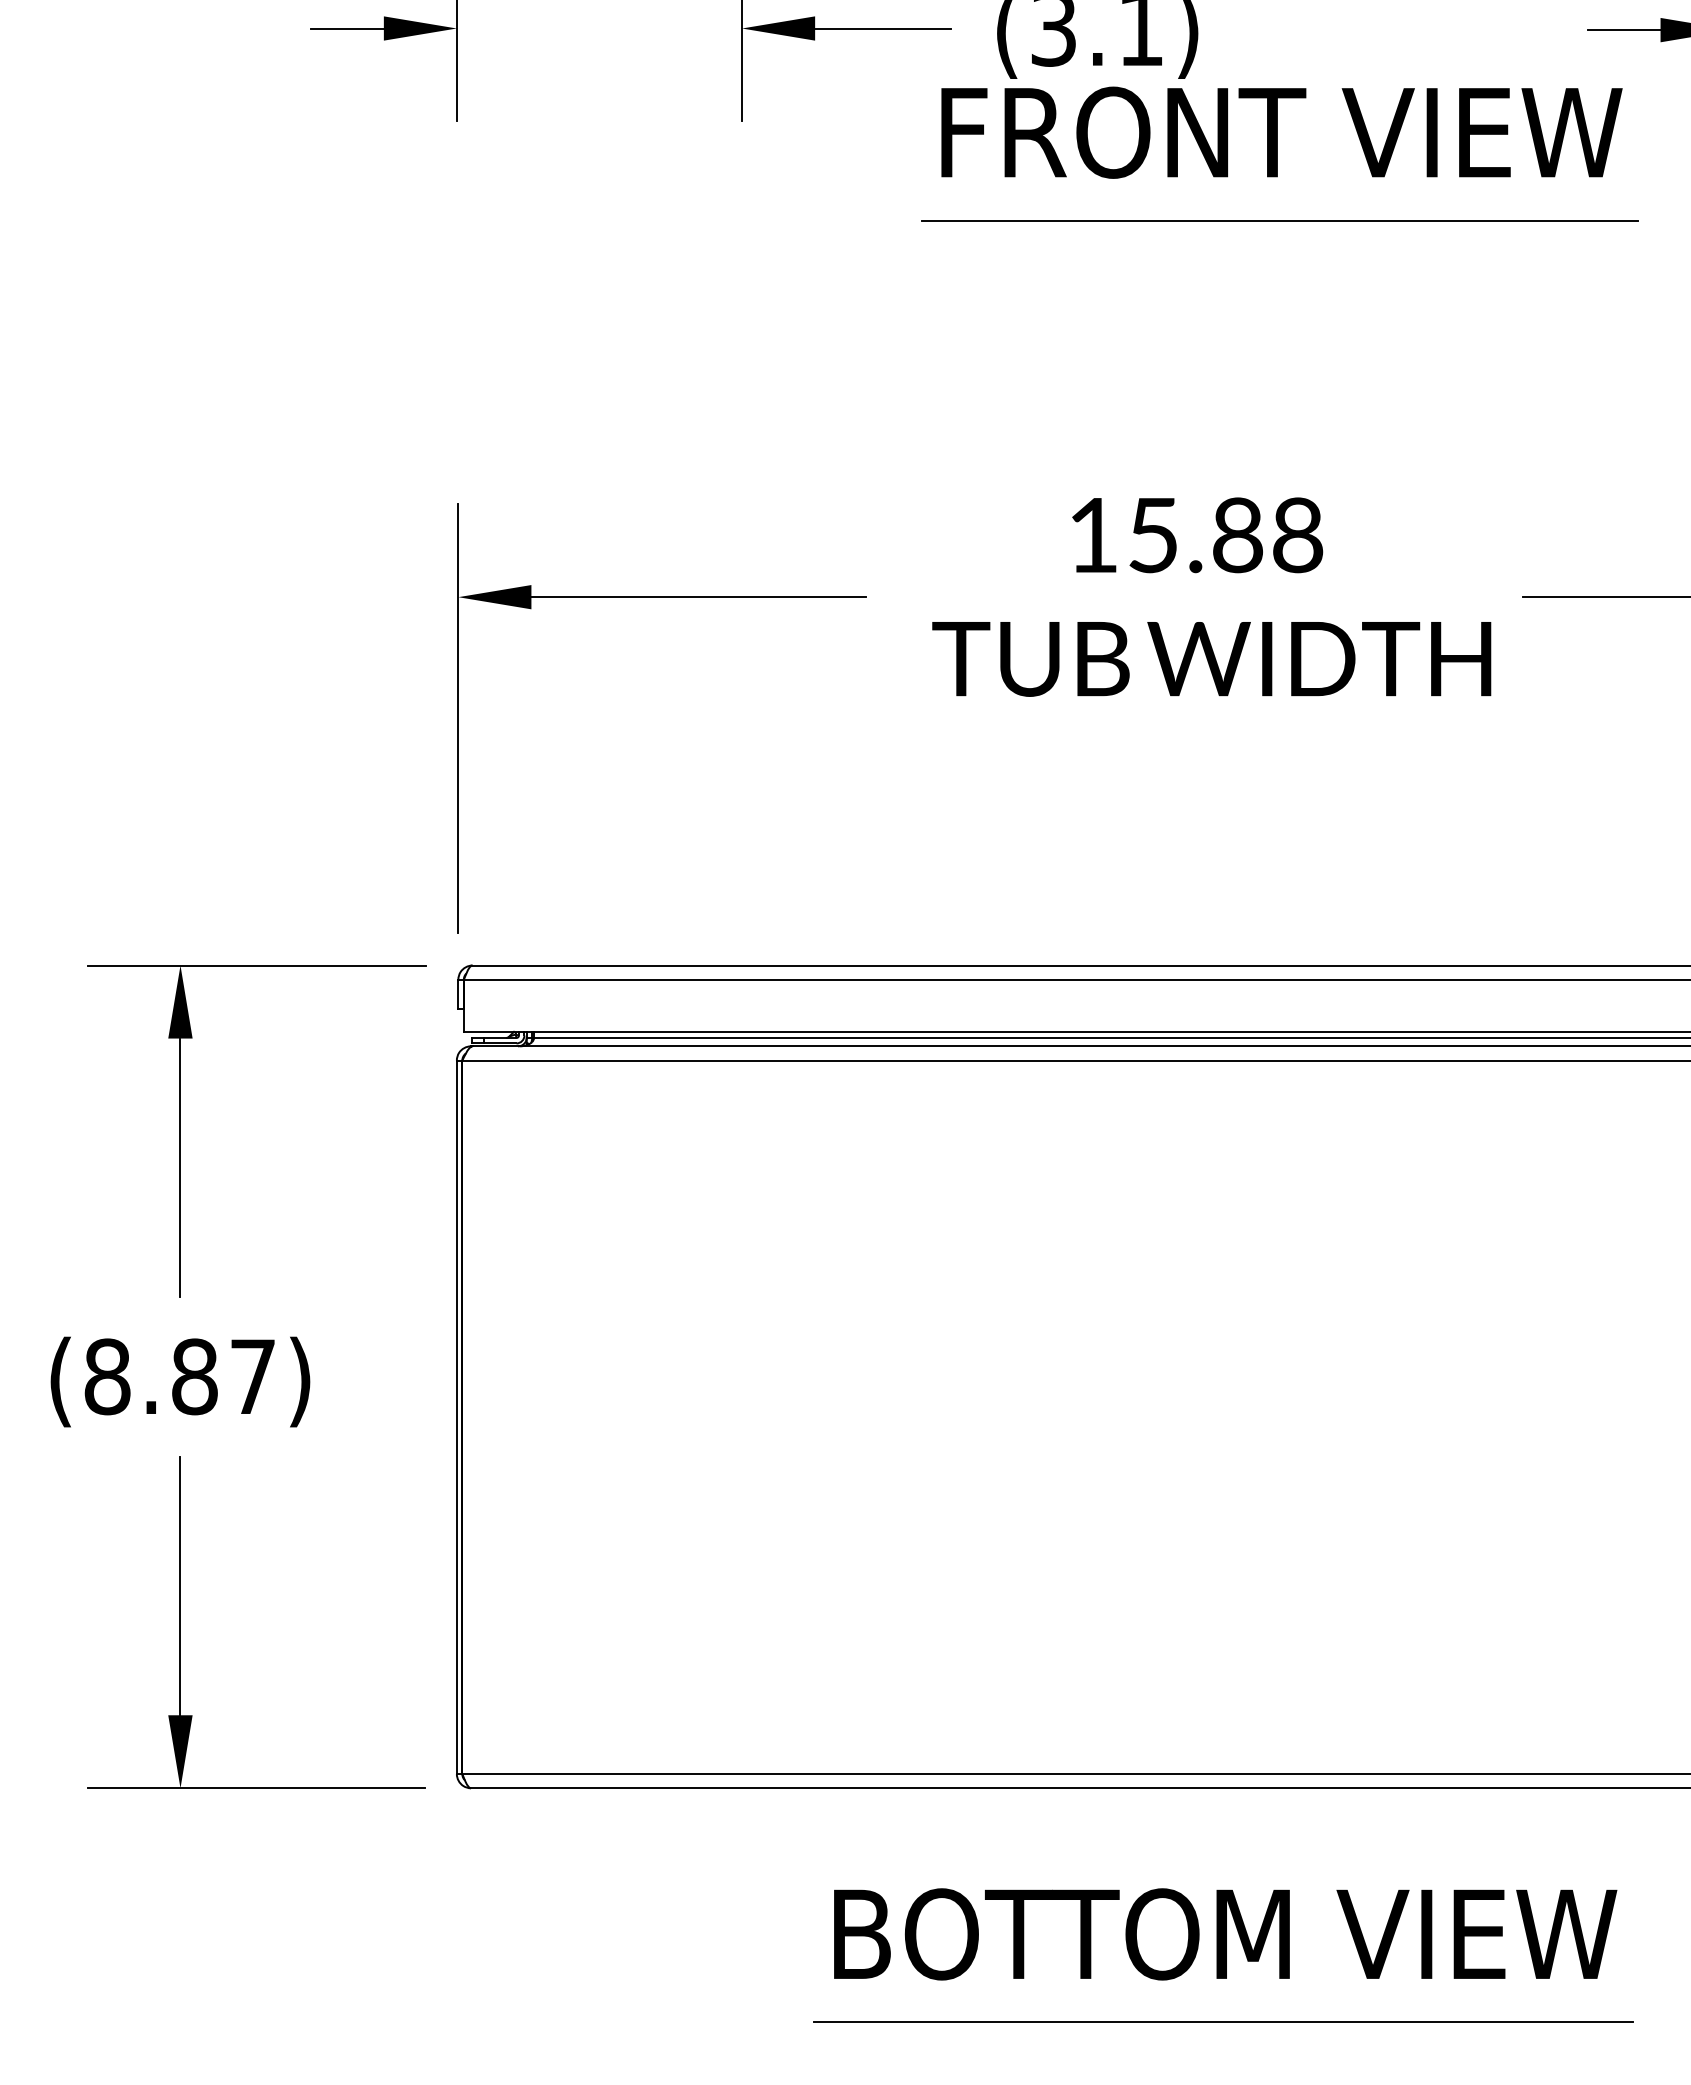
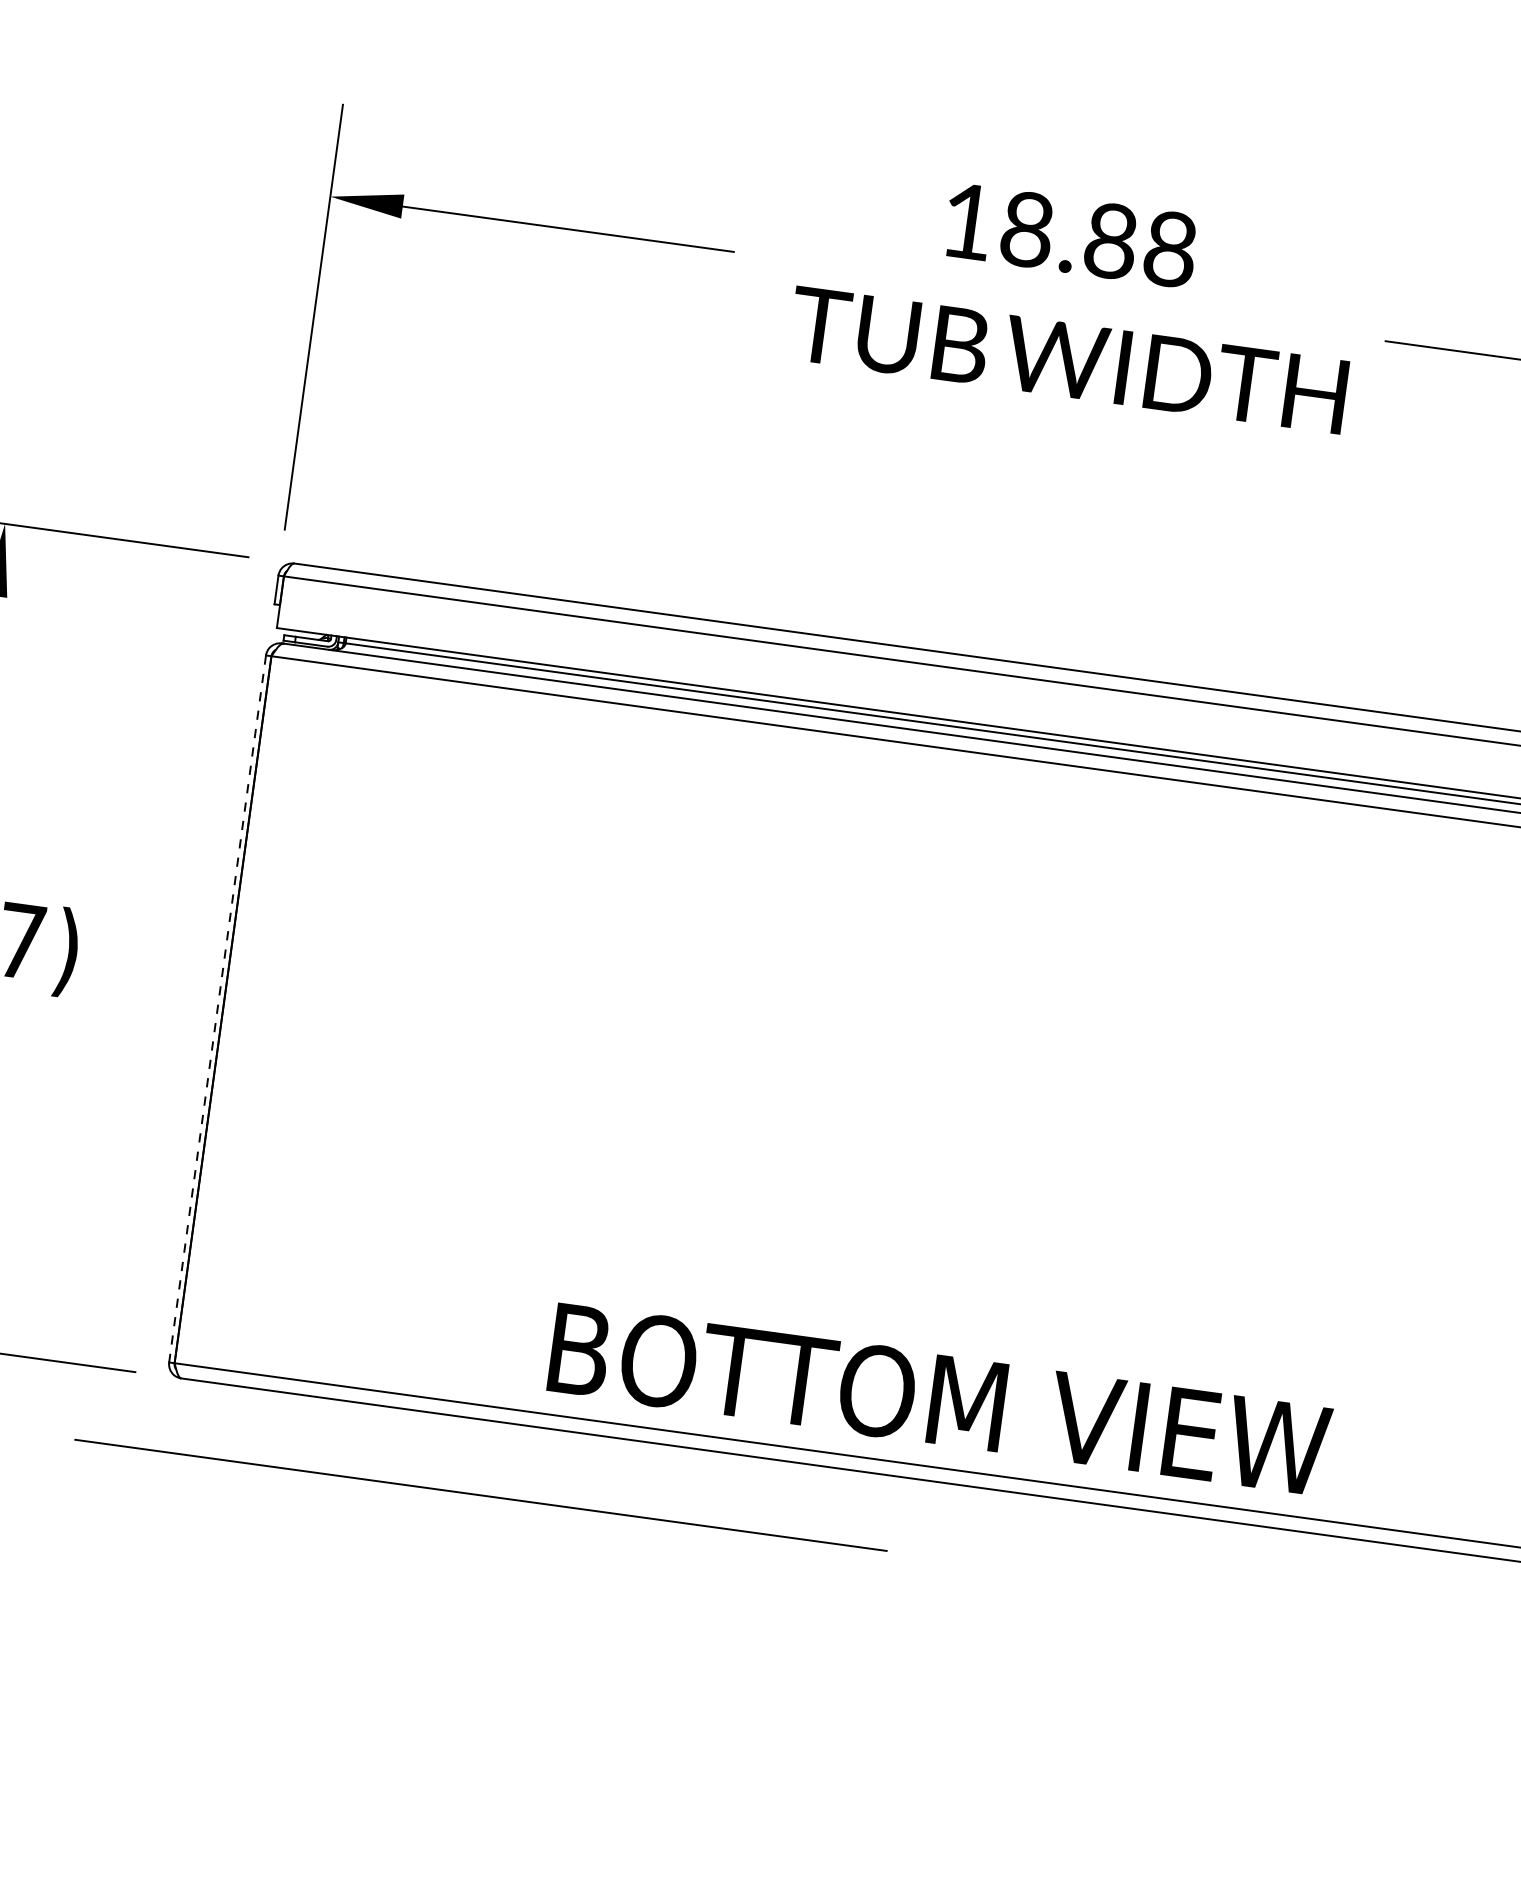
text: (1153, 535) -> (1027, 229), 15.88 -> 18.88
line: (456, 1417) -> (217, 1009), solid -> dashed
text: (1225, 1934) -> (939, 1399), moved
line: (1223, 2021) -> (480, 1494), moved

